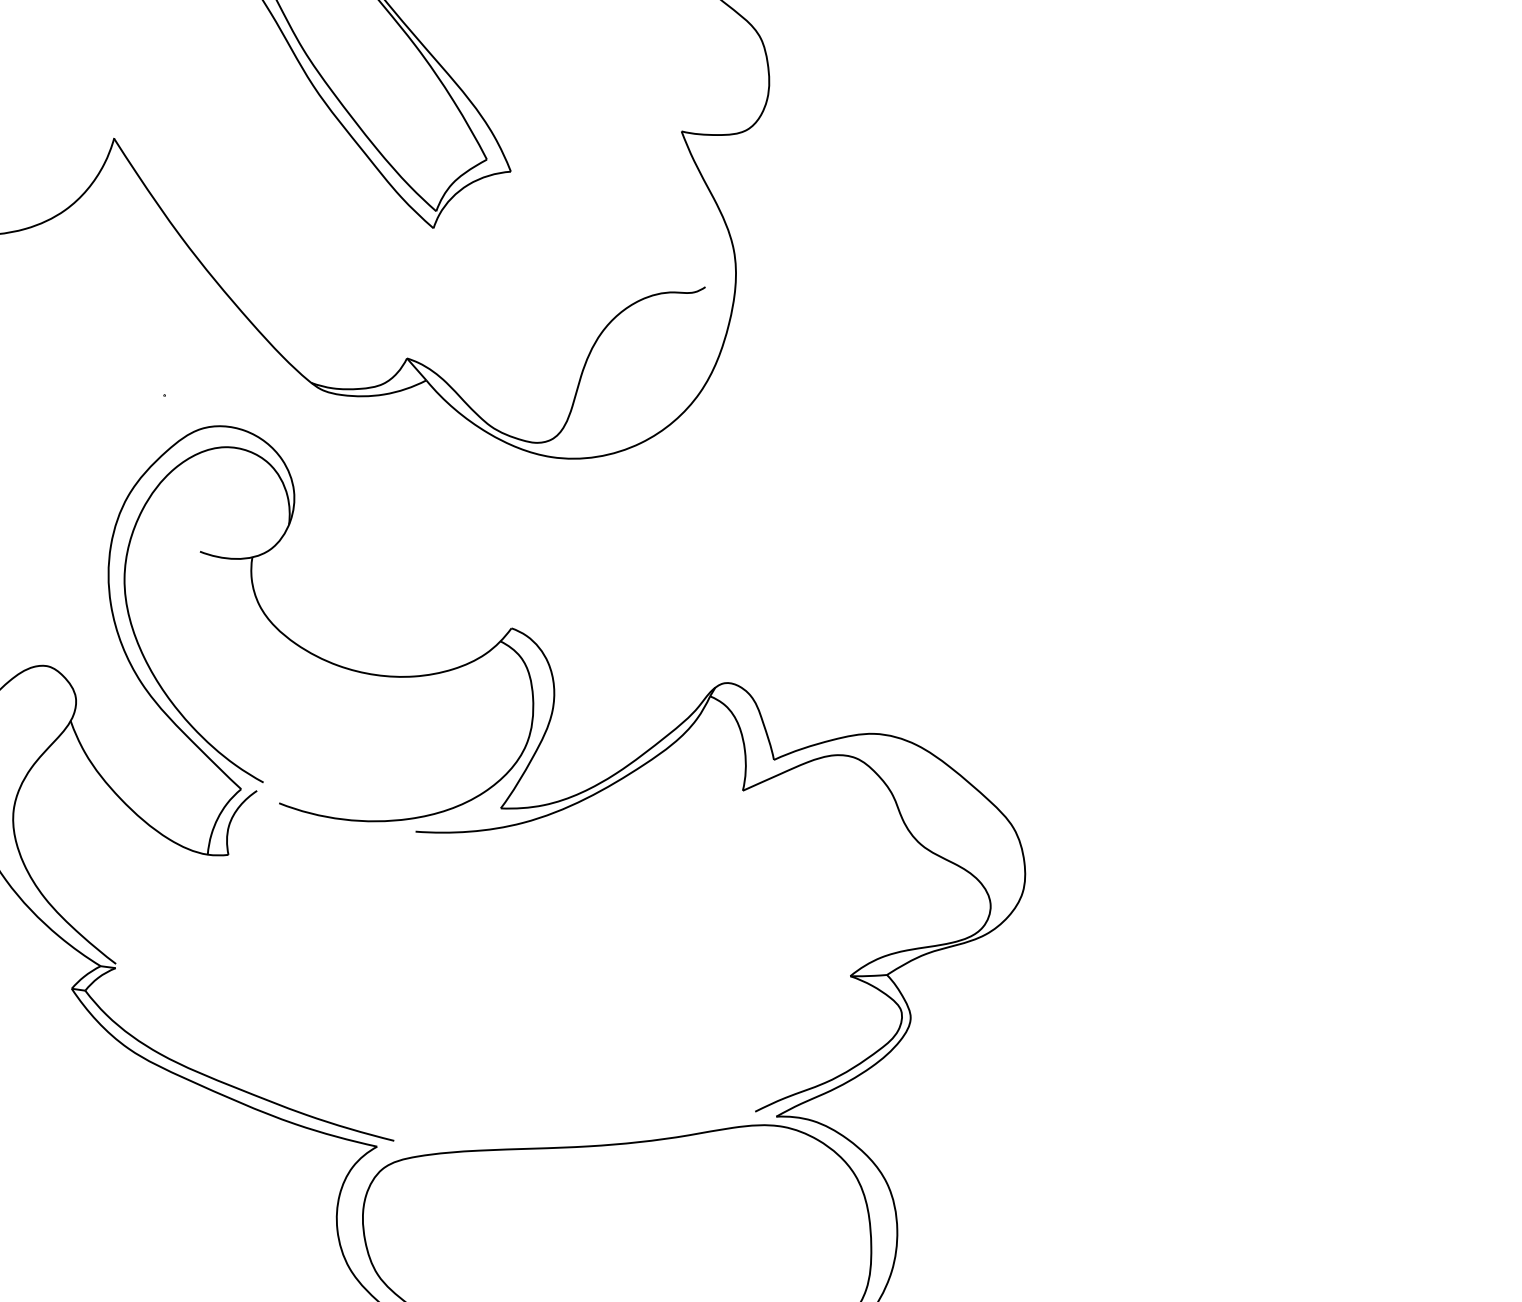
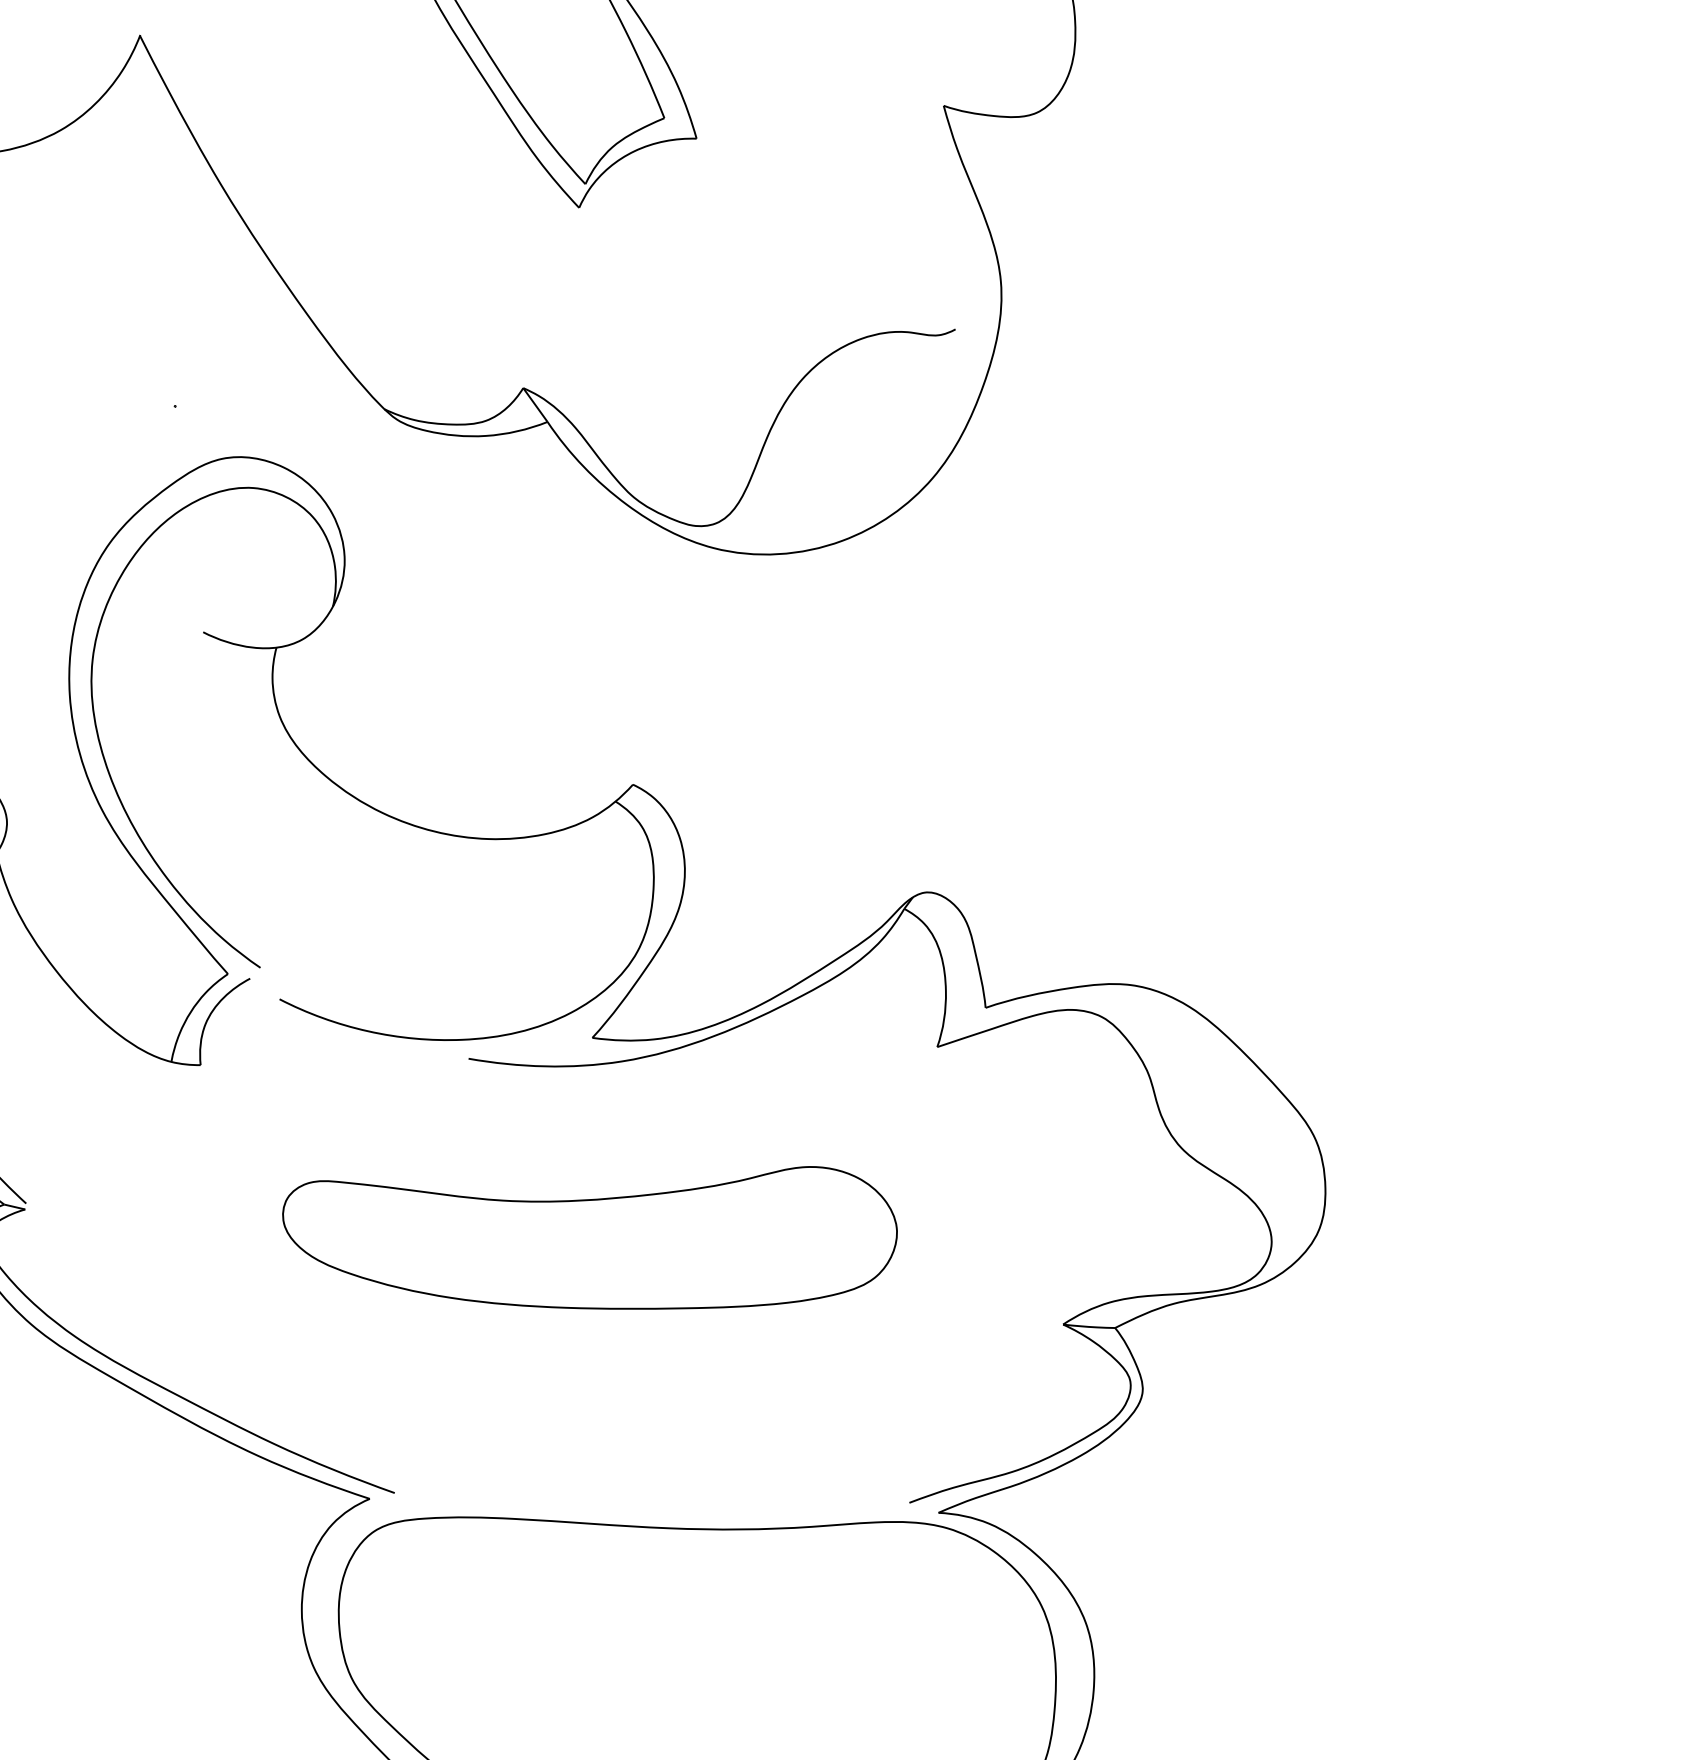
part: (511, 941) -> (588, 1227), added

